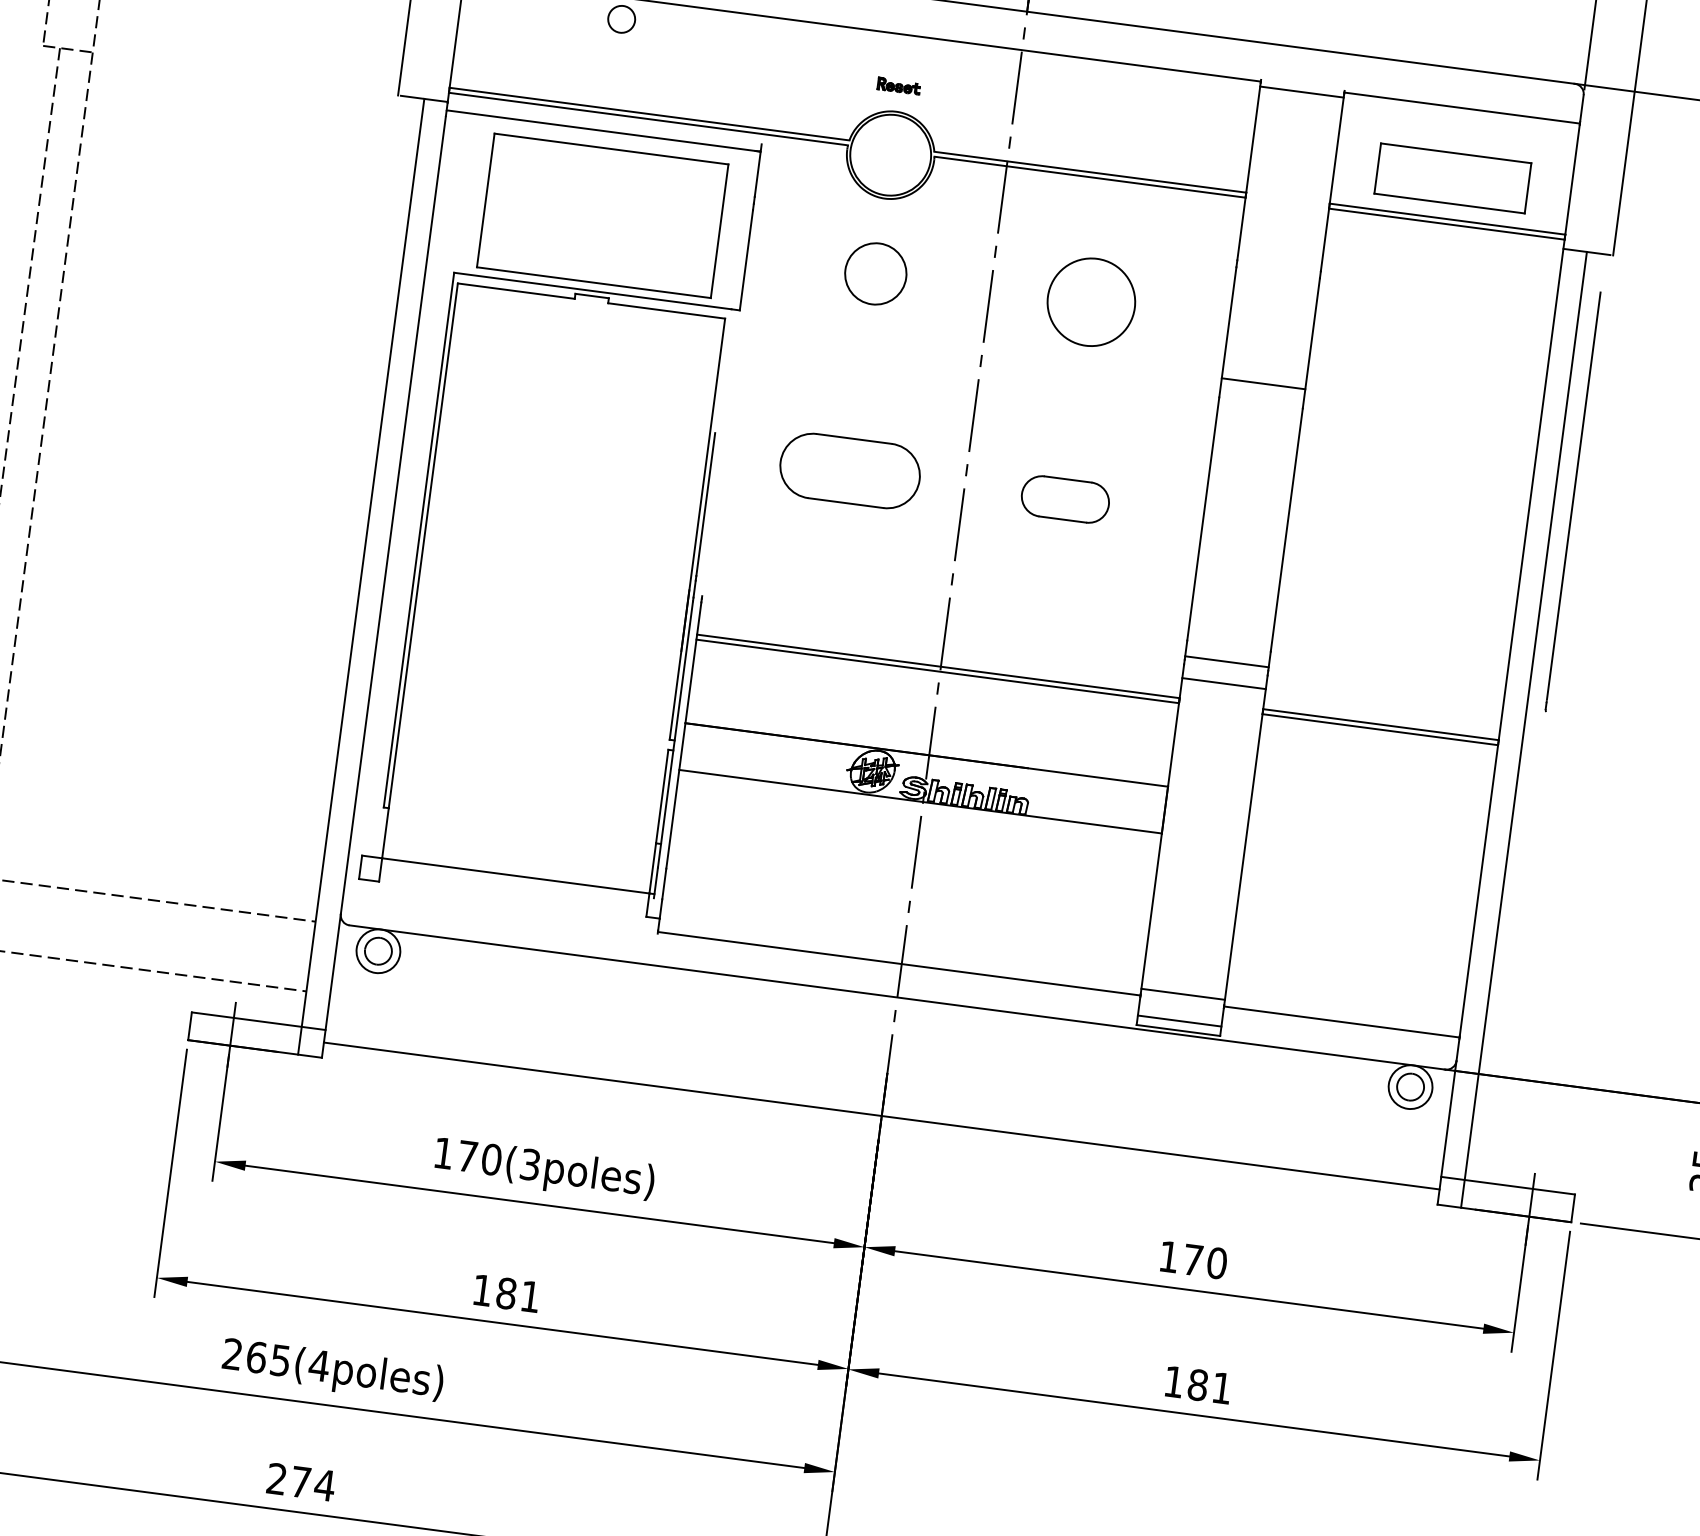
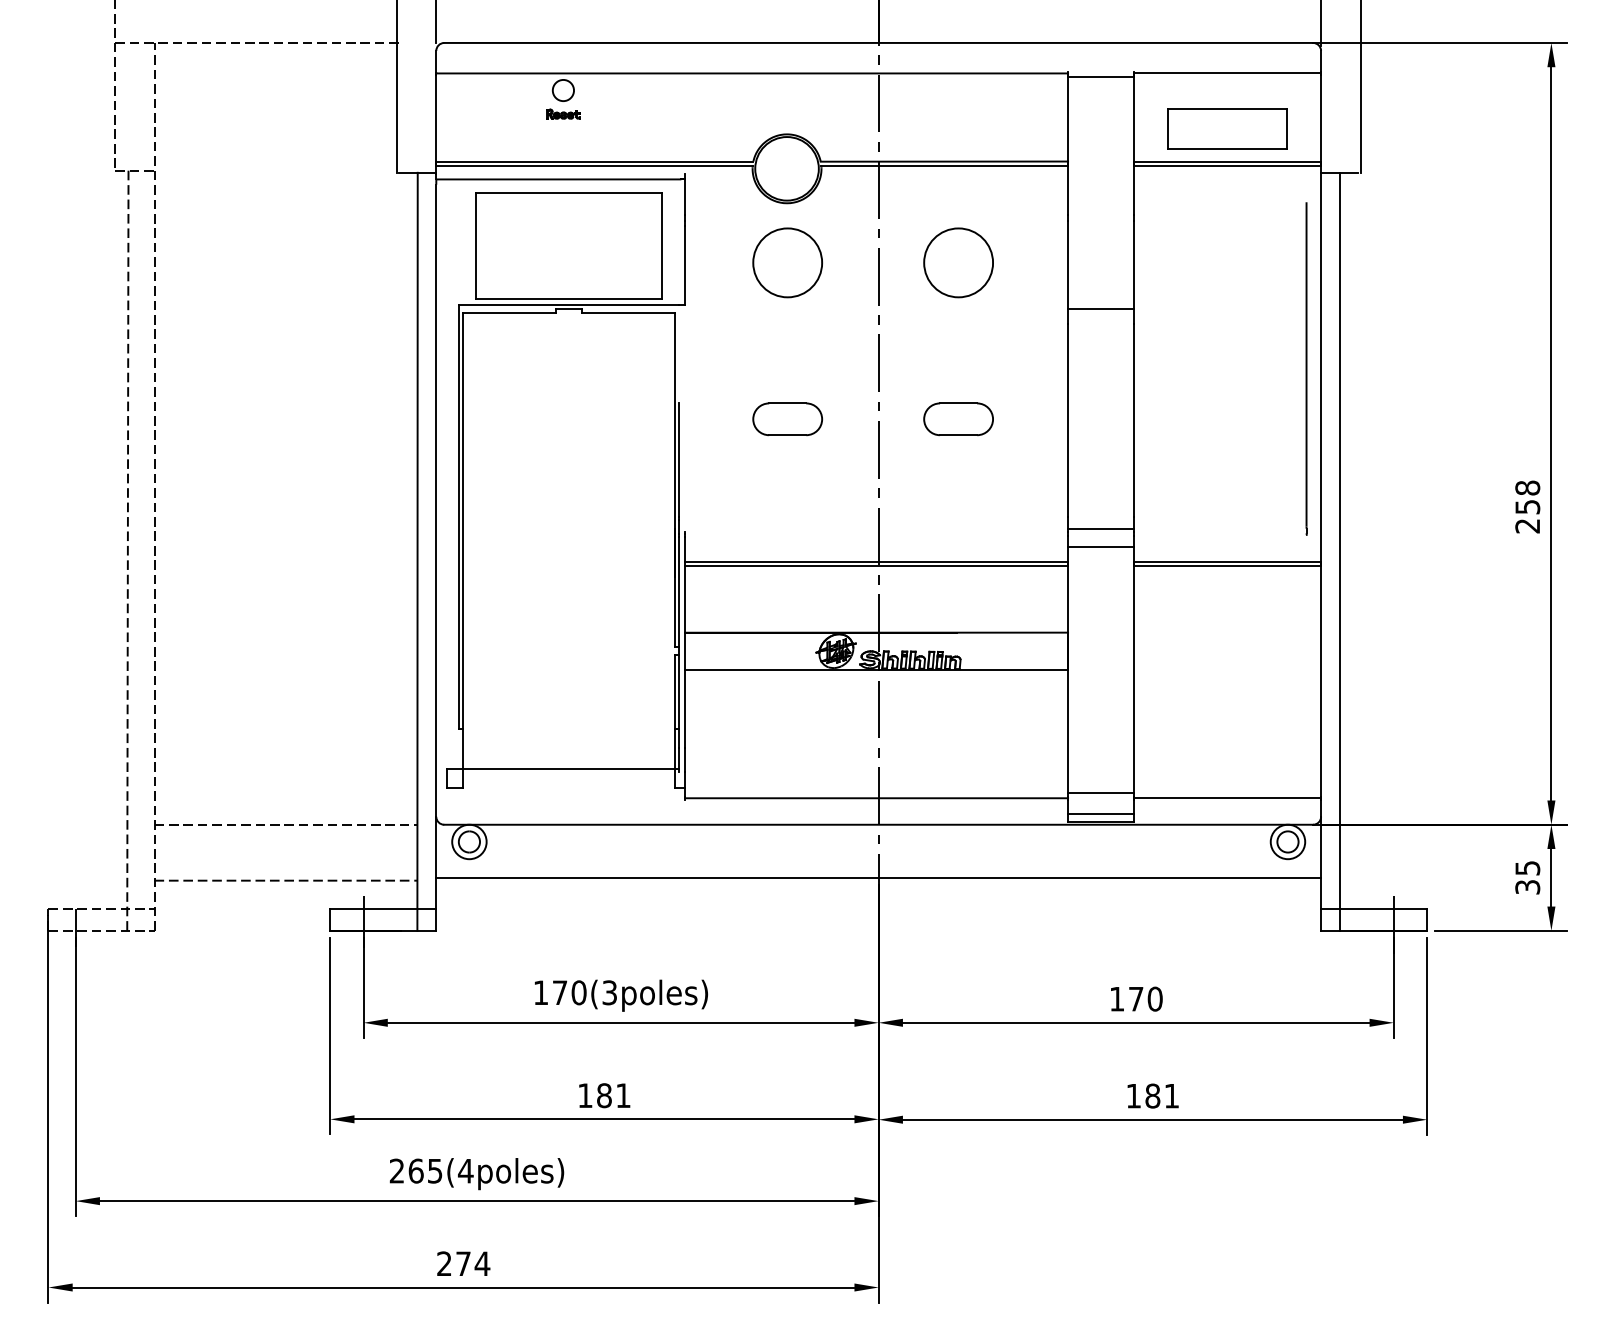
part: (899, 85) -> (563, 113), moved
circle: (875, 273) -> (787, 262), size x1.43
part: (849, 471) -> (787, 419), size x0.62
line: (1573, 501) -> (1306, 368), moved
line: (881, 1115) -> (878, 877), moved

